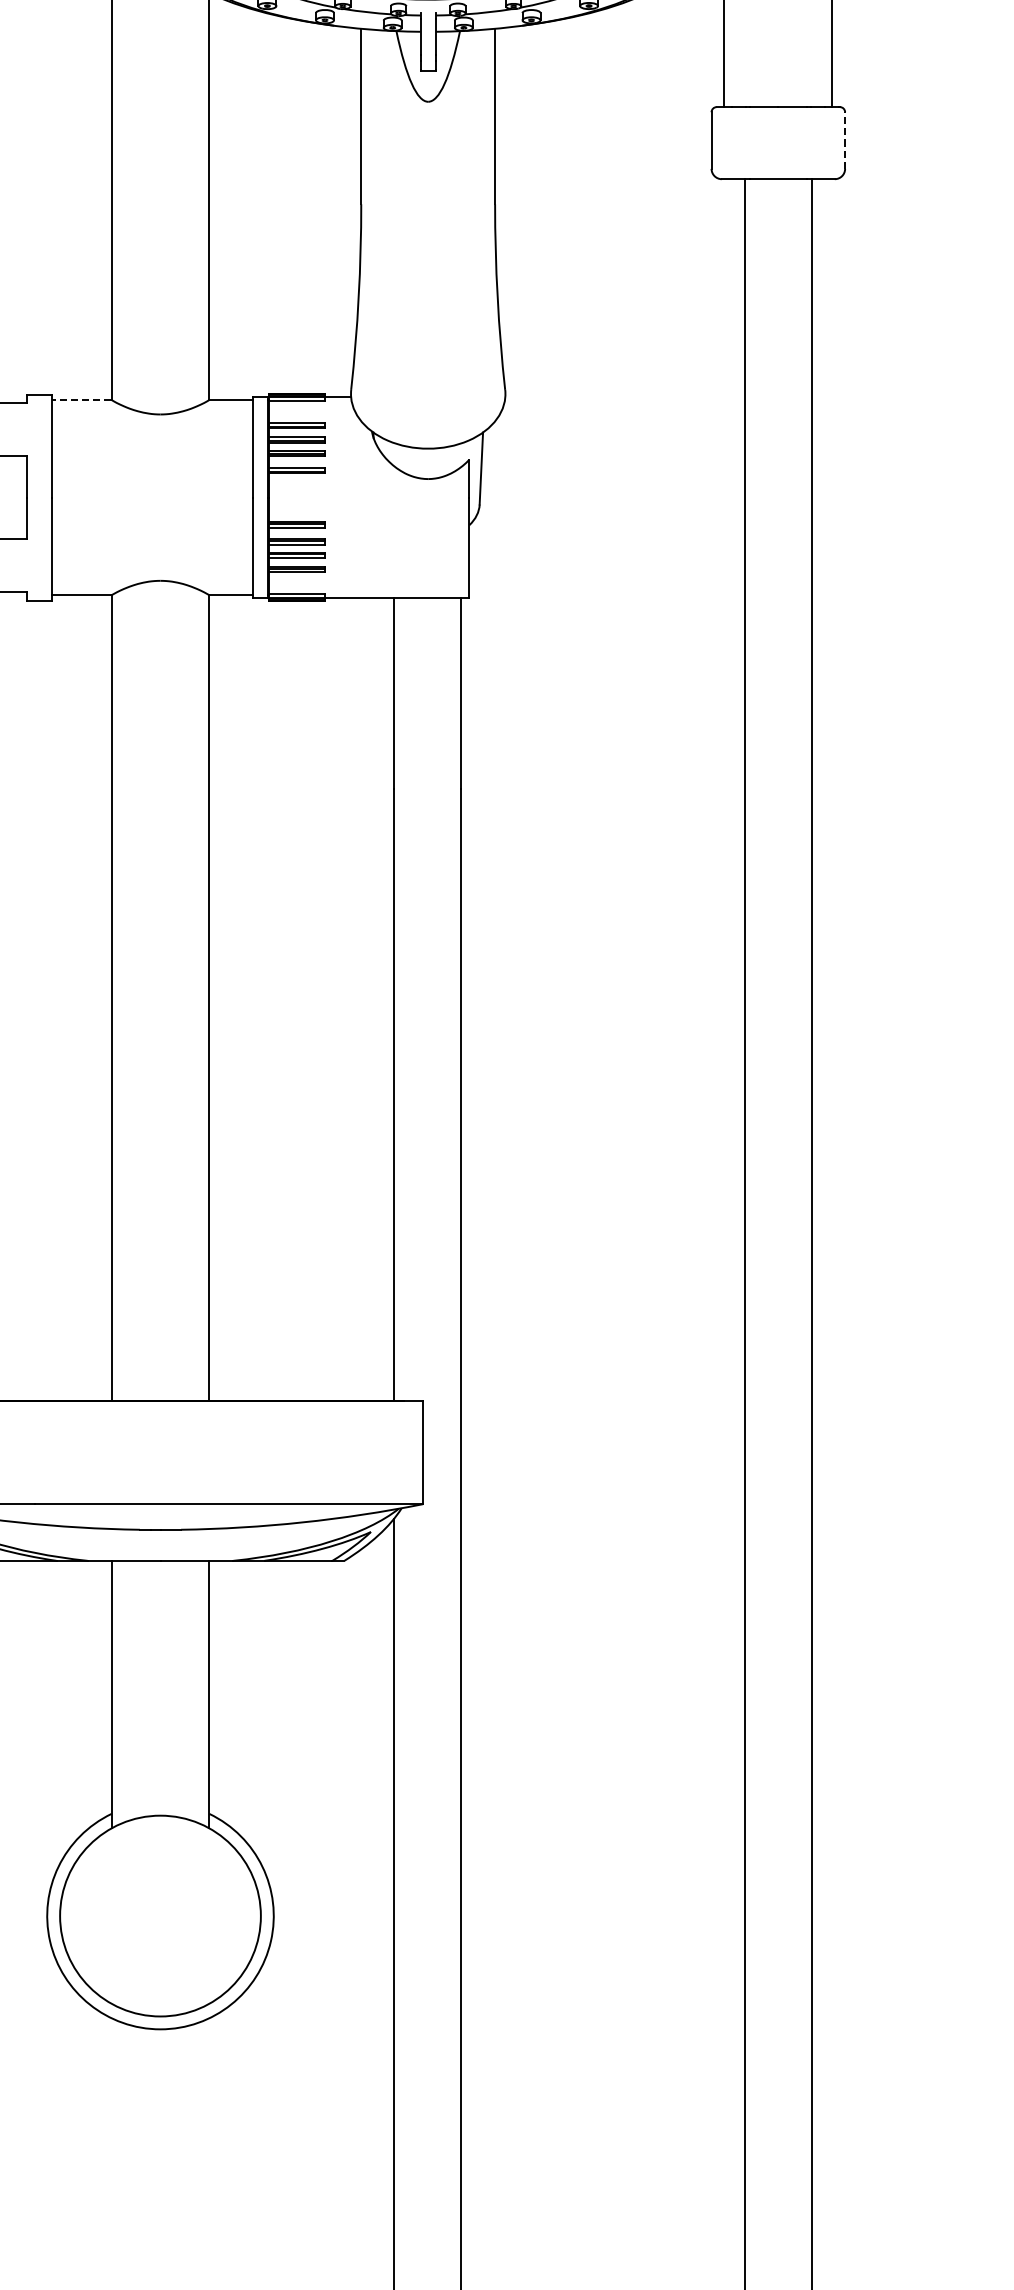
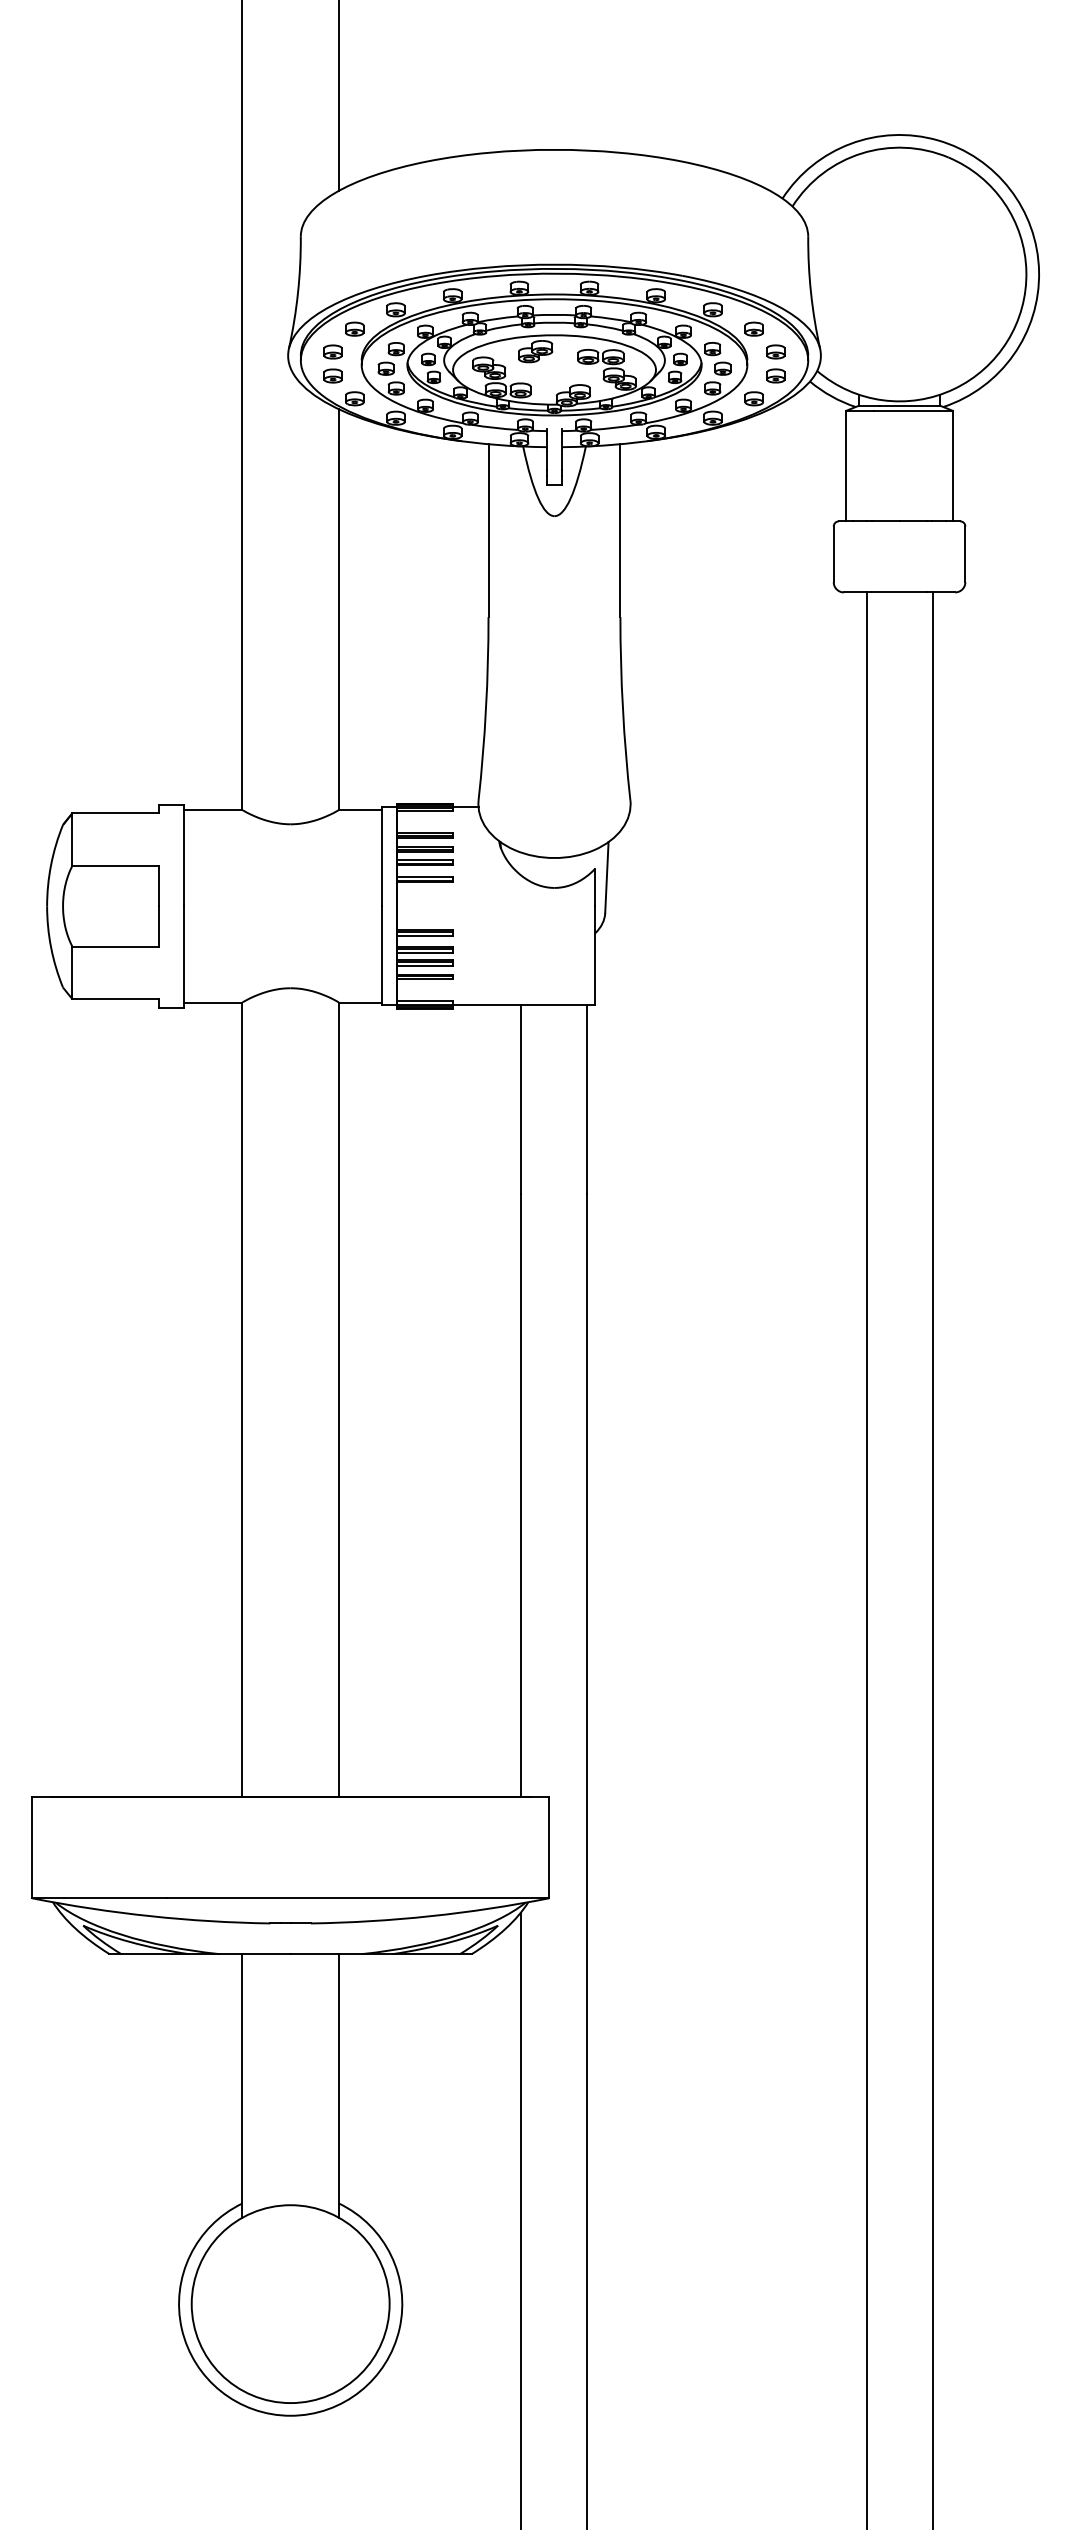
line: (845, 140) -> (965, 554), dashed -> solid
line: (81, 399) -> (212, 809), dashed -> solid

